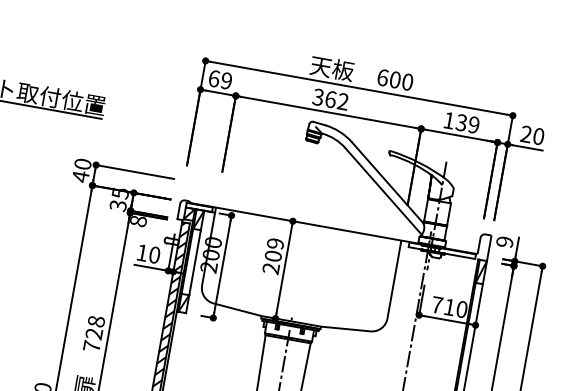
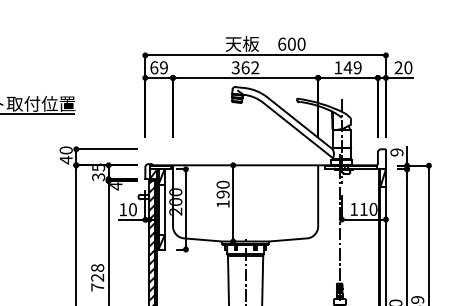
text: (461, 122) -> (347, 67), 139 -> 149
text: (139, 221) -> (116, 186), 8 -> 4
text: (272, 256) -> (222, 194), 209 -> 190
text: (437, 305) -> (354, 209), 710 -> 110

